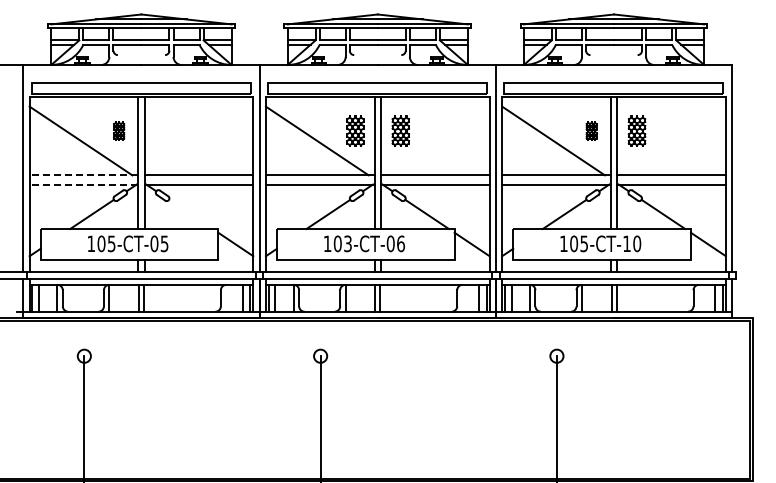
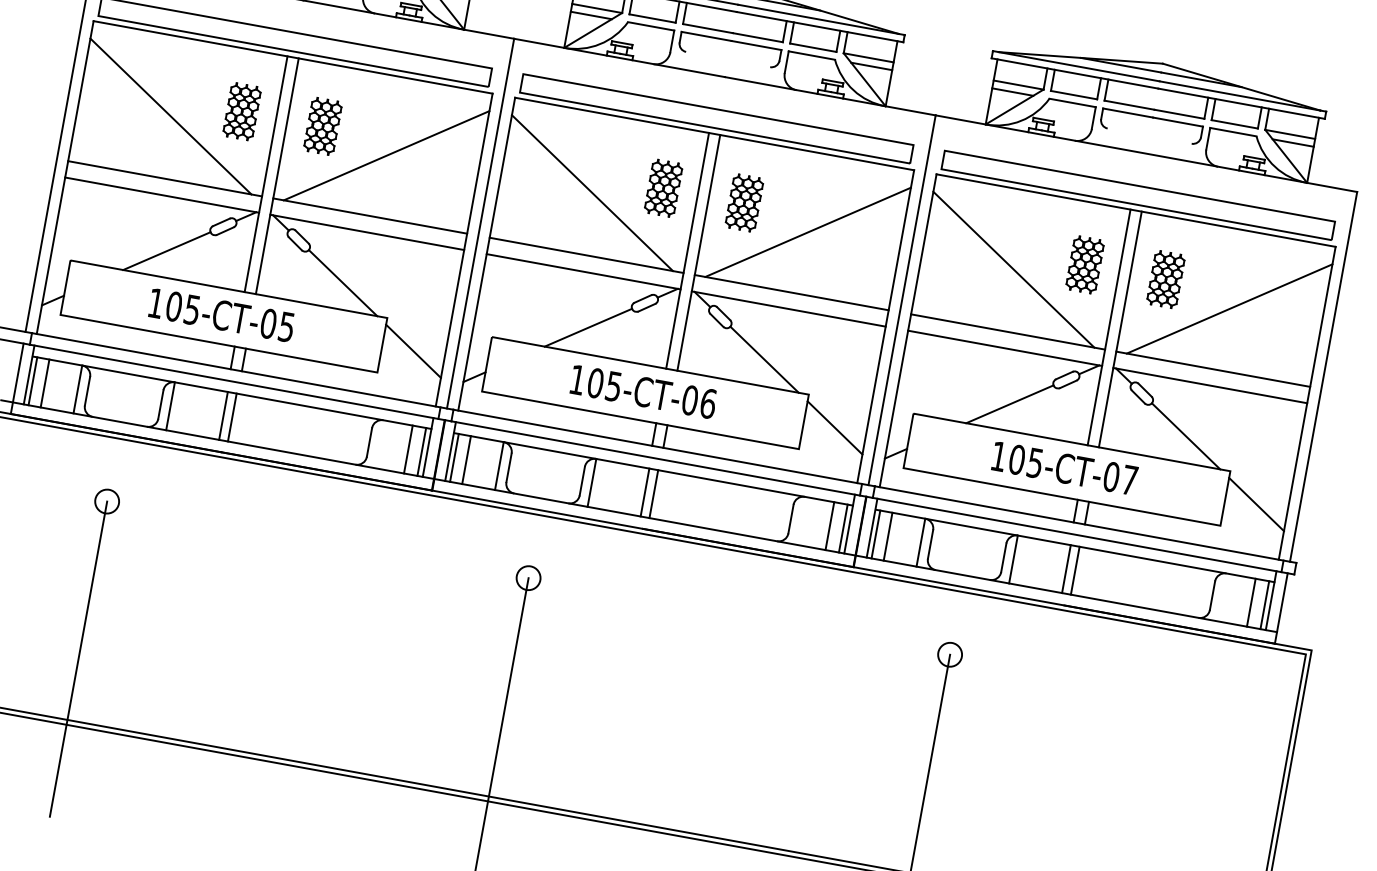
part: (119, 130) -> (243, 110), size x1.67
part: (164, 130) -> (323, 124), added
part: (591, 130) -> (1084, 263), size x1.67
line: (201, 140) -> (386, 154), added
line: (437, 140) -> (807, 231), added
line: (674, 140) -> (1229, 308), added
line: (83, 175) -> (164, 178), dashed -> solid
line: (83, 184) -> (161, 194), dashed -> solid
line: (190, 214) -> (342, 283), added
text: (347, 243) -> (613, 385), 103-CT-06 -> 105-CT-06
text: (632, 243) -> (1121, 478), 105-CT-10 -> 105-CT-07

